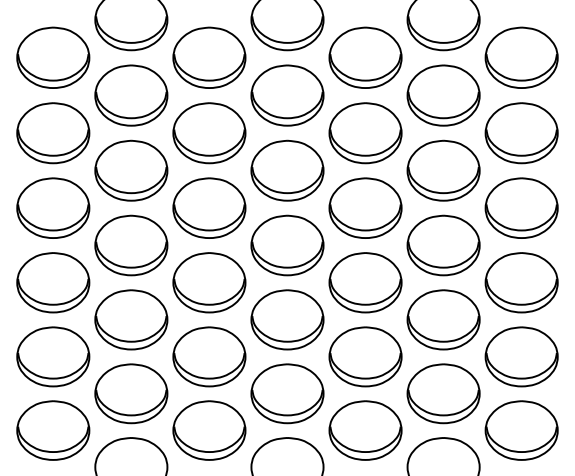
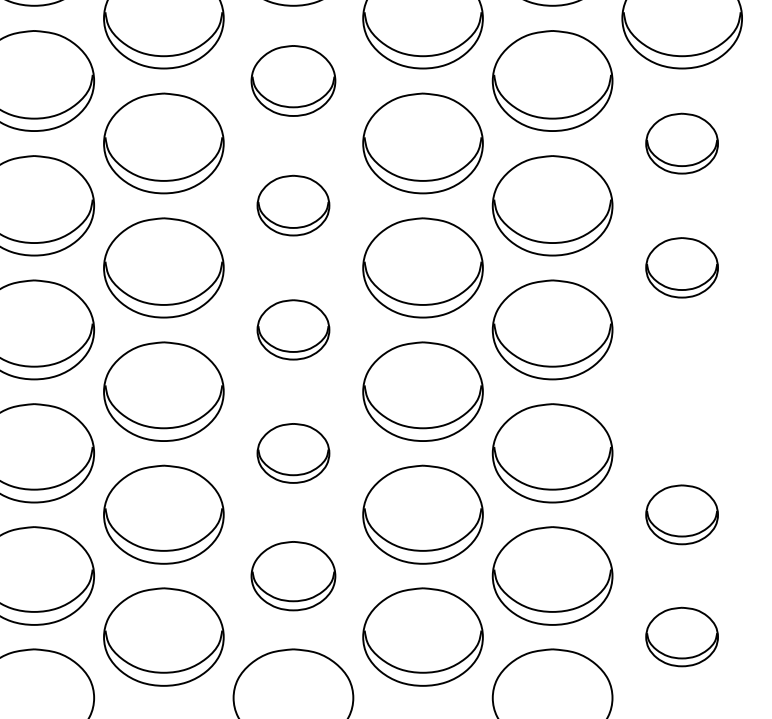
part: (287, 95) -> (293, 80), size x0.7
part: (521, 133) -> (681, 143), size x0.6
part: (287, 170) -> (293, 205), size x0.6
part: (521, 207) -> (681, 266), size x0.6
part: (287, 245) -> (293, 329), size x0.6
part: (521, 282) -> (681, 391), removed
part: (287, 319) -> (293, 452), size x0.6
part: (521, 356) -> (681, 514), size x0.6
part: (287, 393) -> (293, 575), size x0.7
part: (521, 430) -> (681, 636), size x0.6

